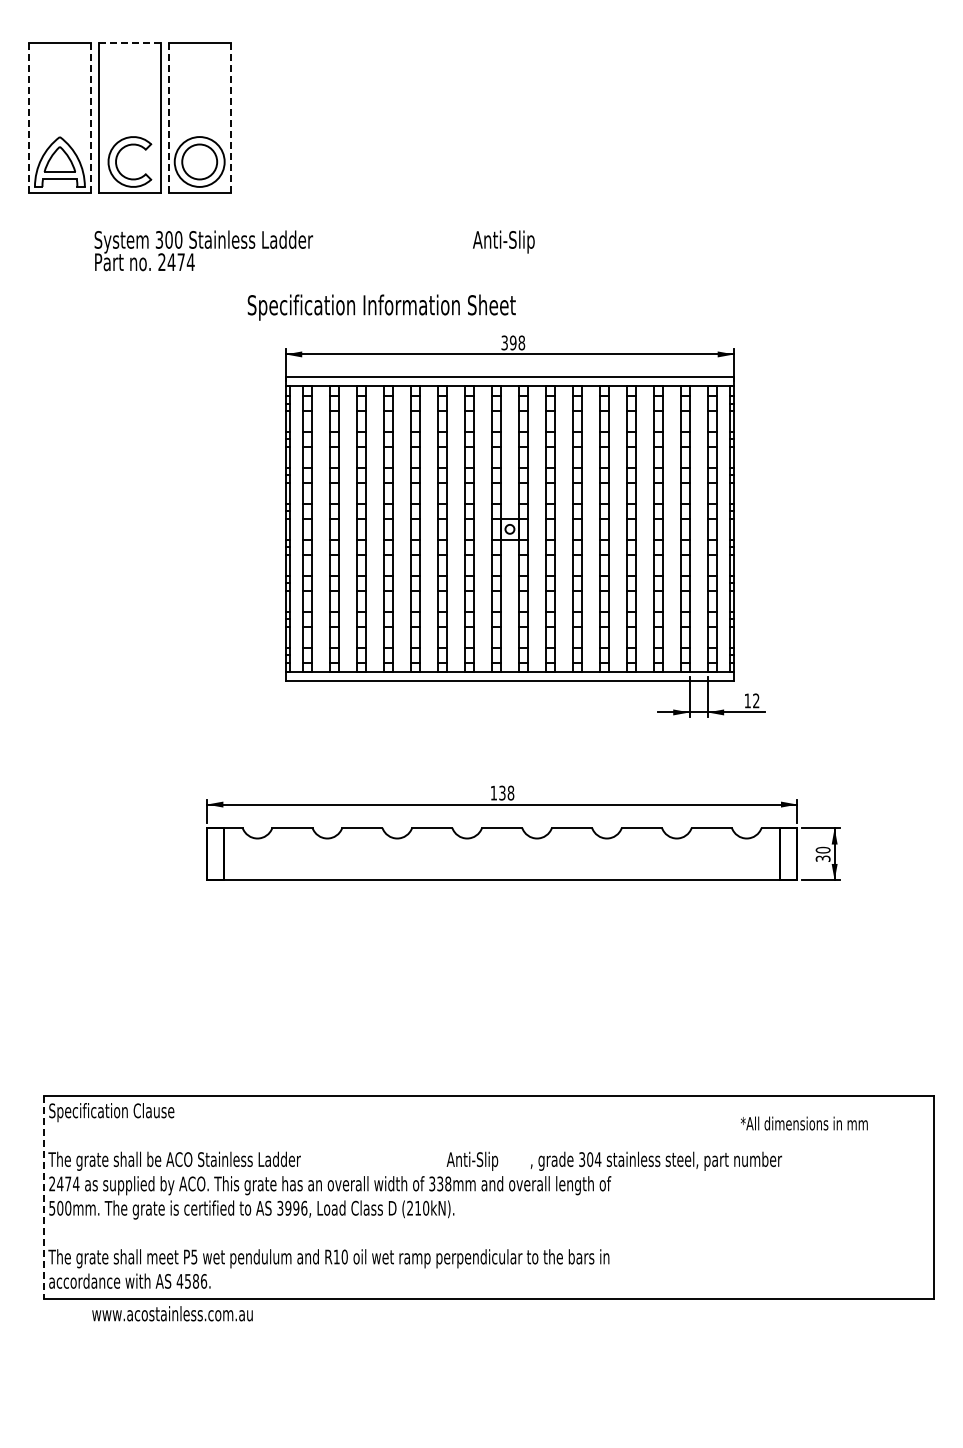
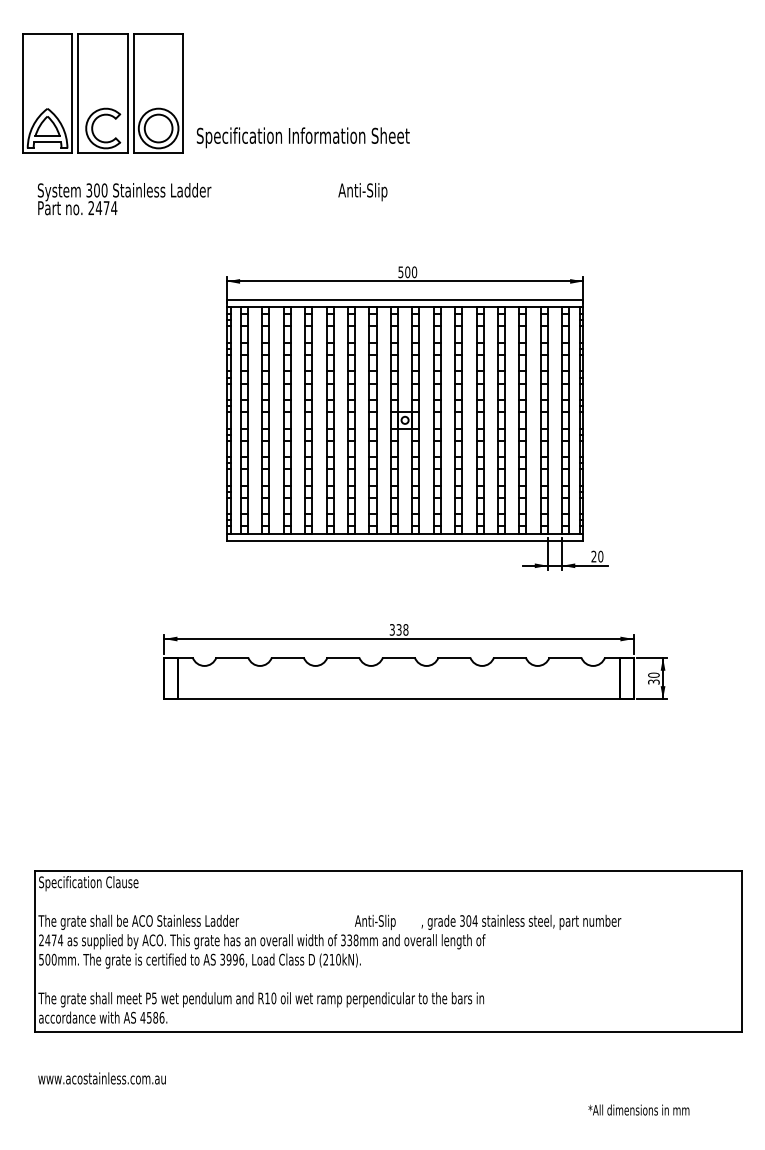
line: (129, 43) -> (102, 34), dashed -> solid
line: (28, 118) -> (22, 93), dashed -> solid
line: (91, 118) -> (72, 93), dashed -> solid
line: (168, 118) -> (133, 93), dashed -> solid
line: (230, 118) -> (183, 93), dashed -> solid
text: (314, 250) -> (212, 198), moved
text: (381, 307) -> (303, 137), moved
text: (513, 342) -> (407, 271), 398 -> 500
text: (751, 700) -> (596, 556), 12 -> 20
text: (493, 792) -> (392, 629), 138 -> 338
text: (804, 1123) -> (639, 1110), moved
line: (44, 1197) -> (35, 951), dashed -> solid
text: (172, 1313) -> (102, 1078), moved

